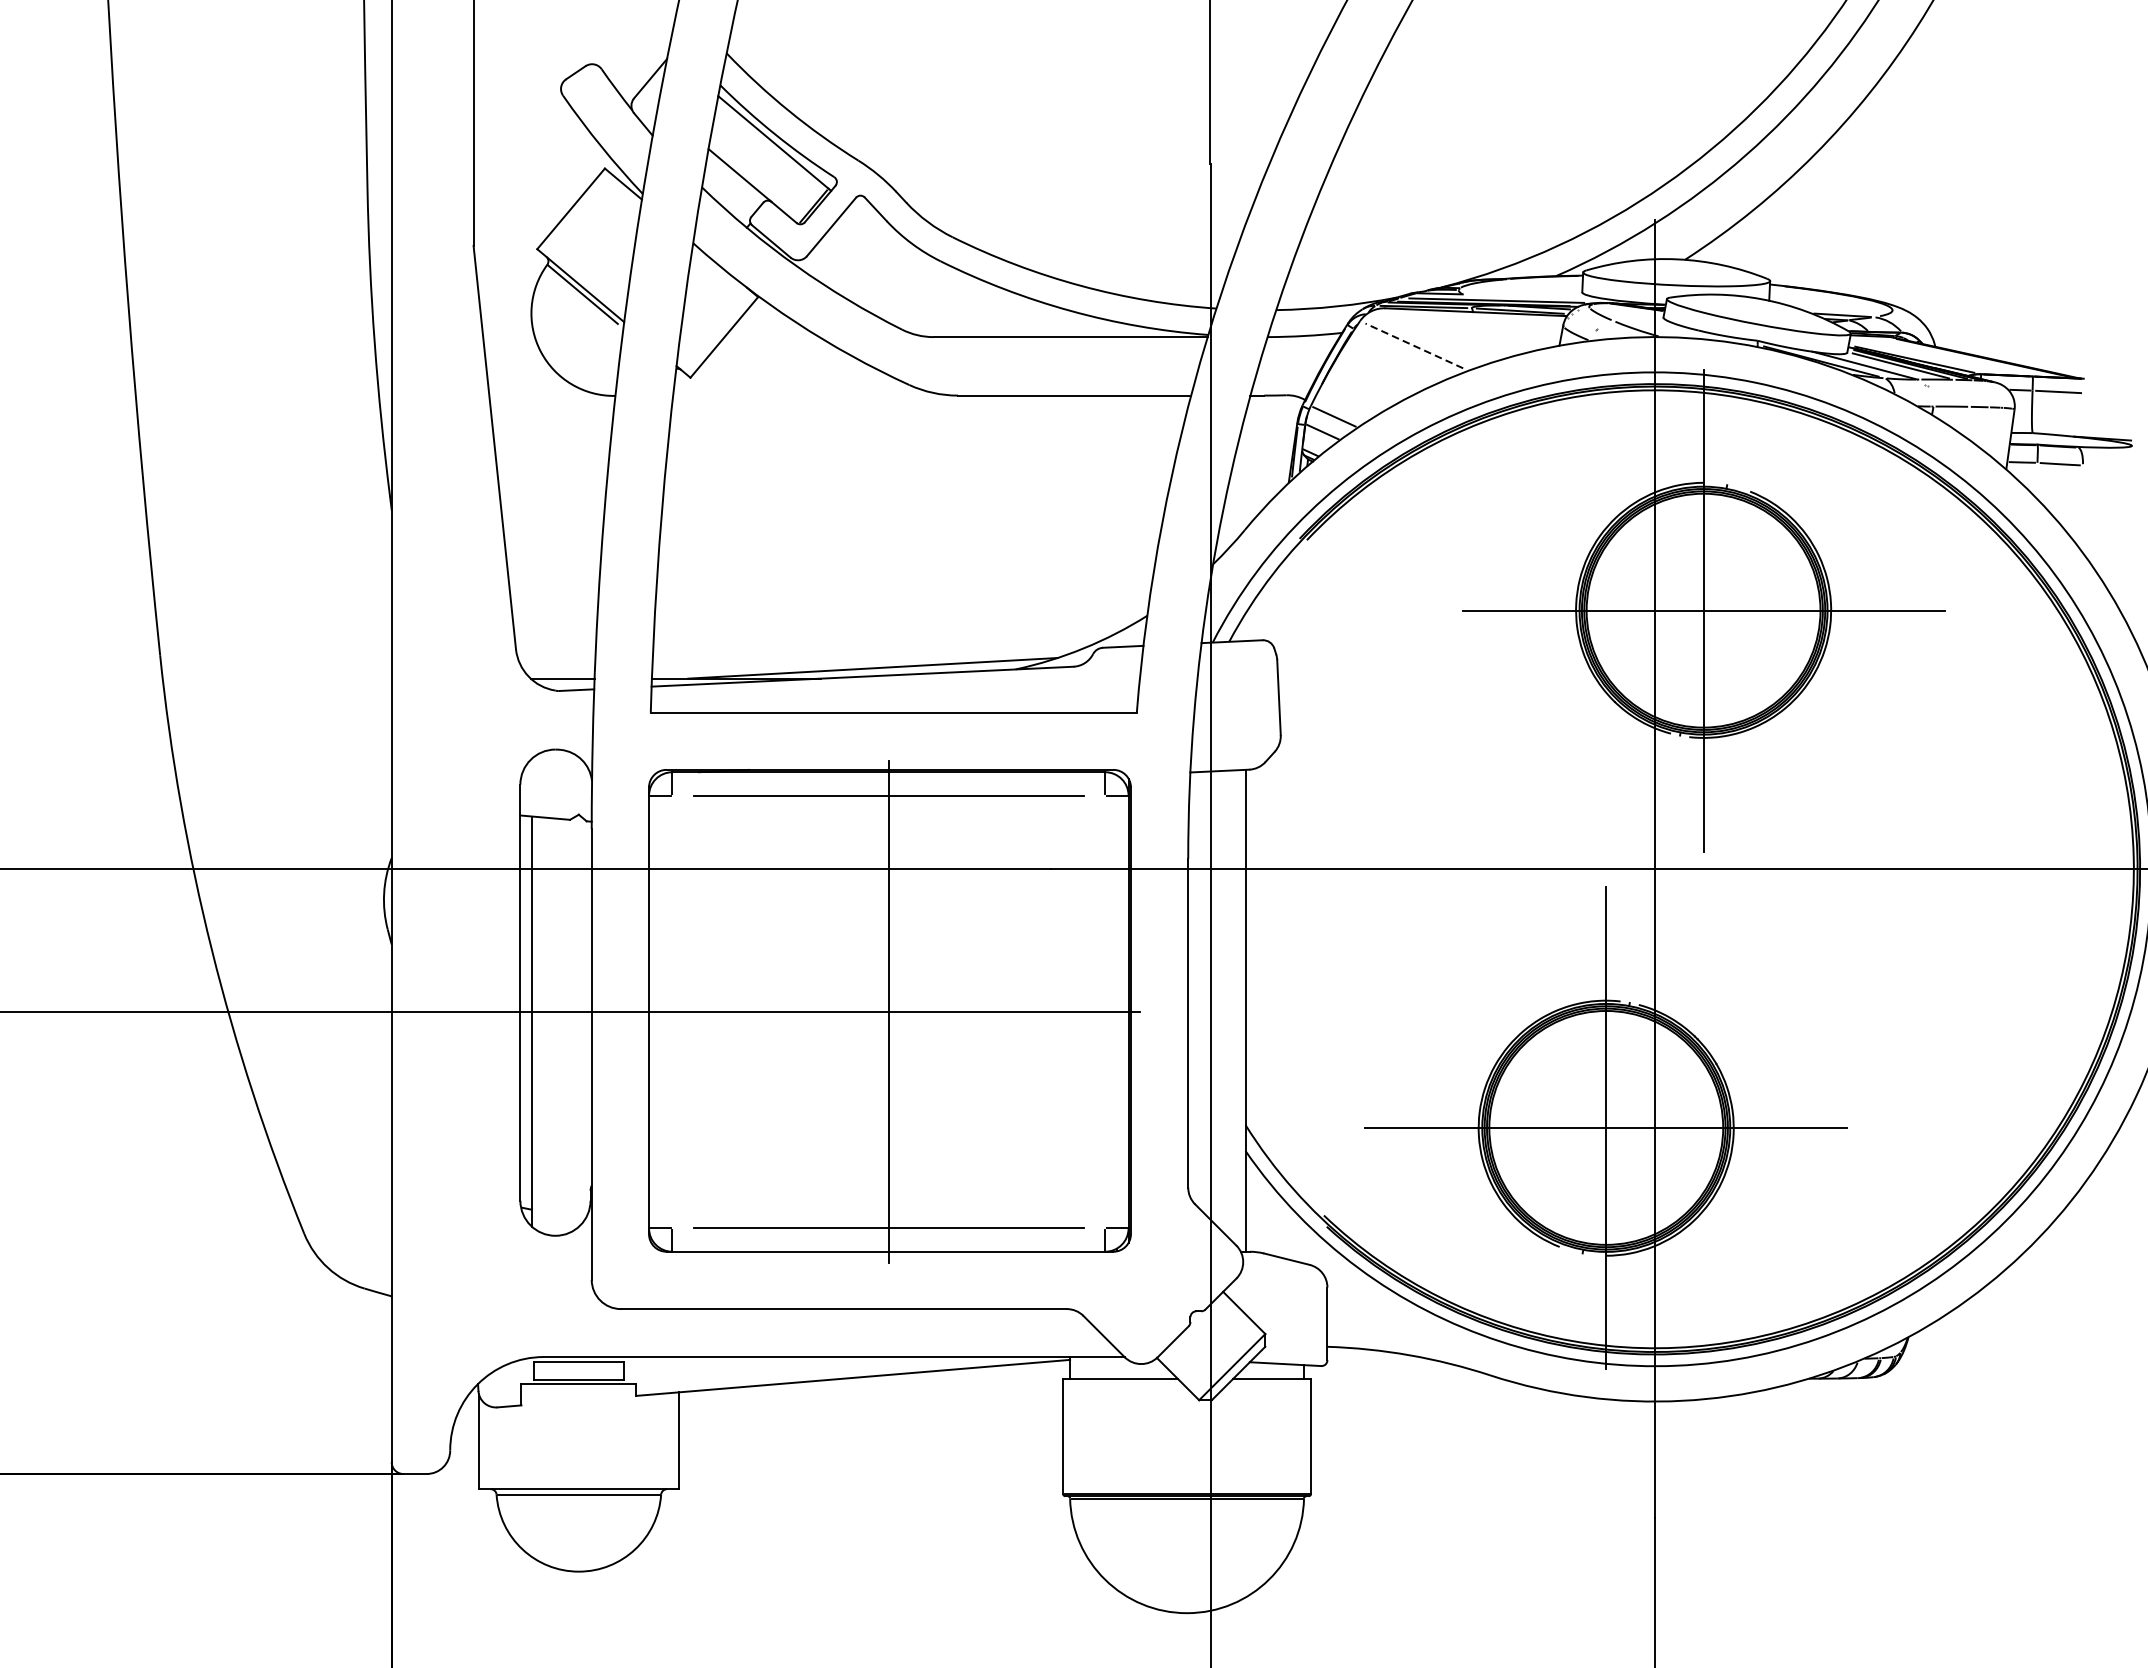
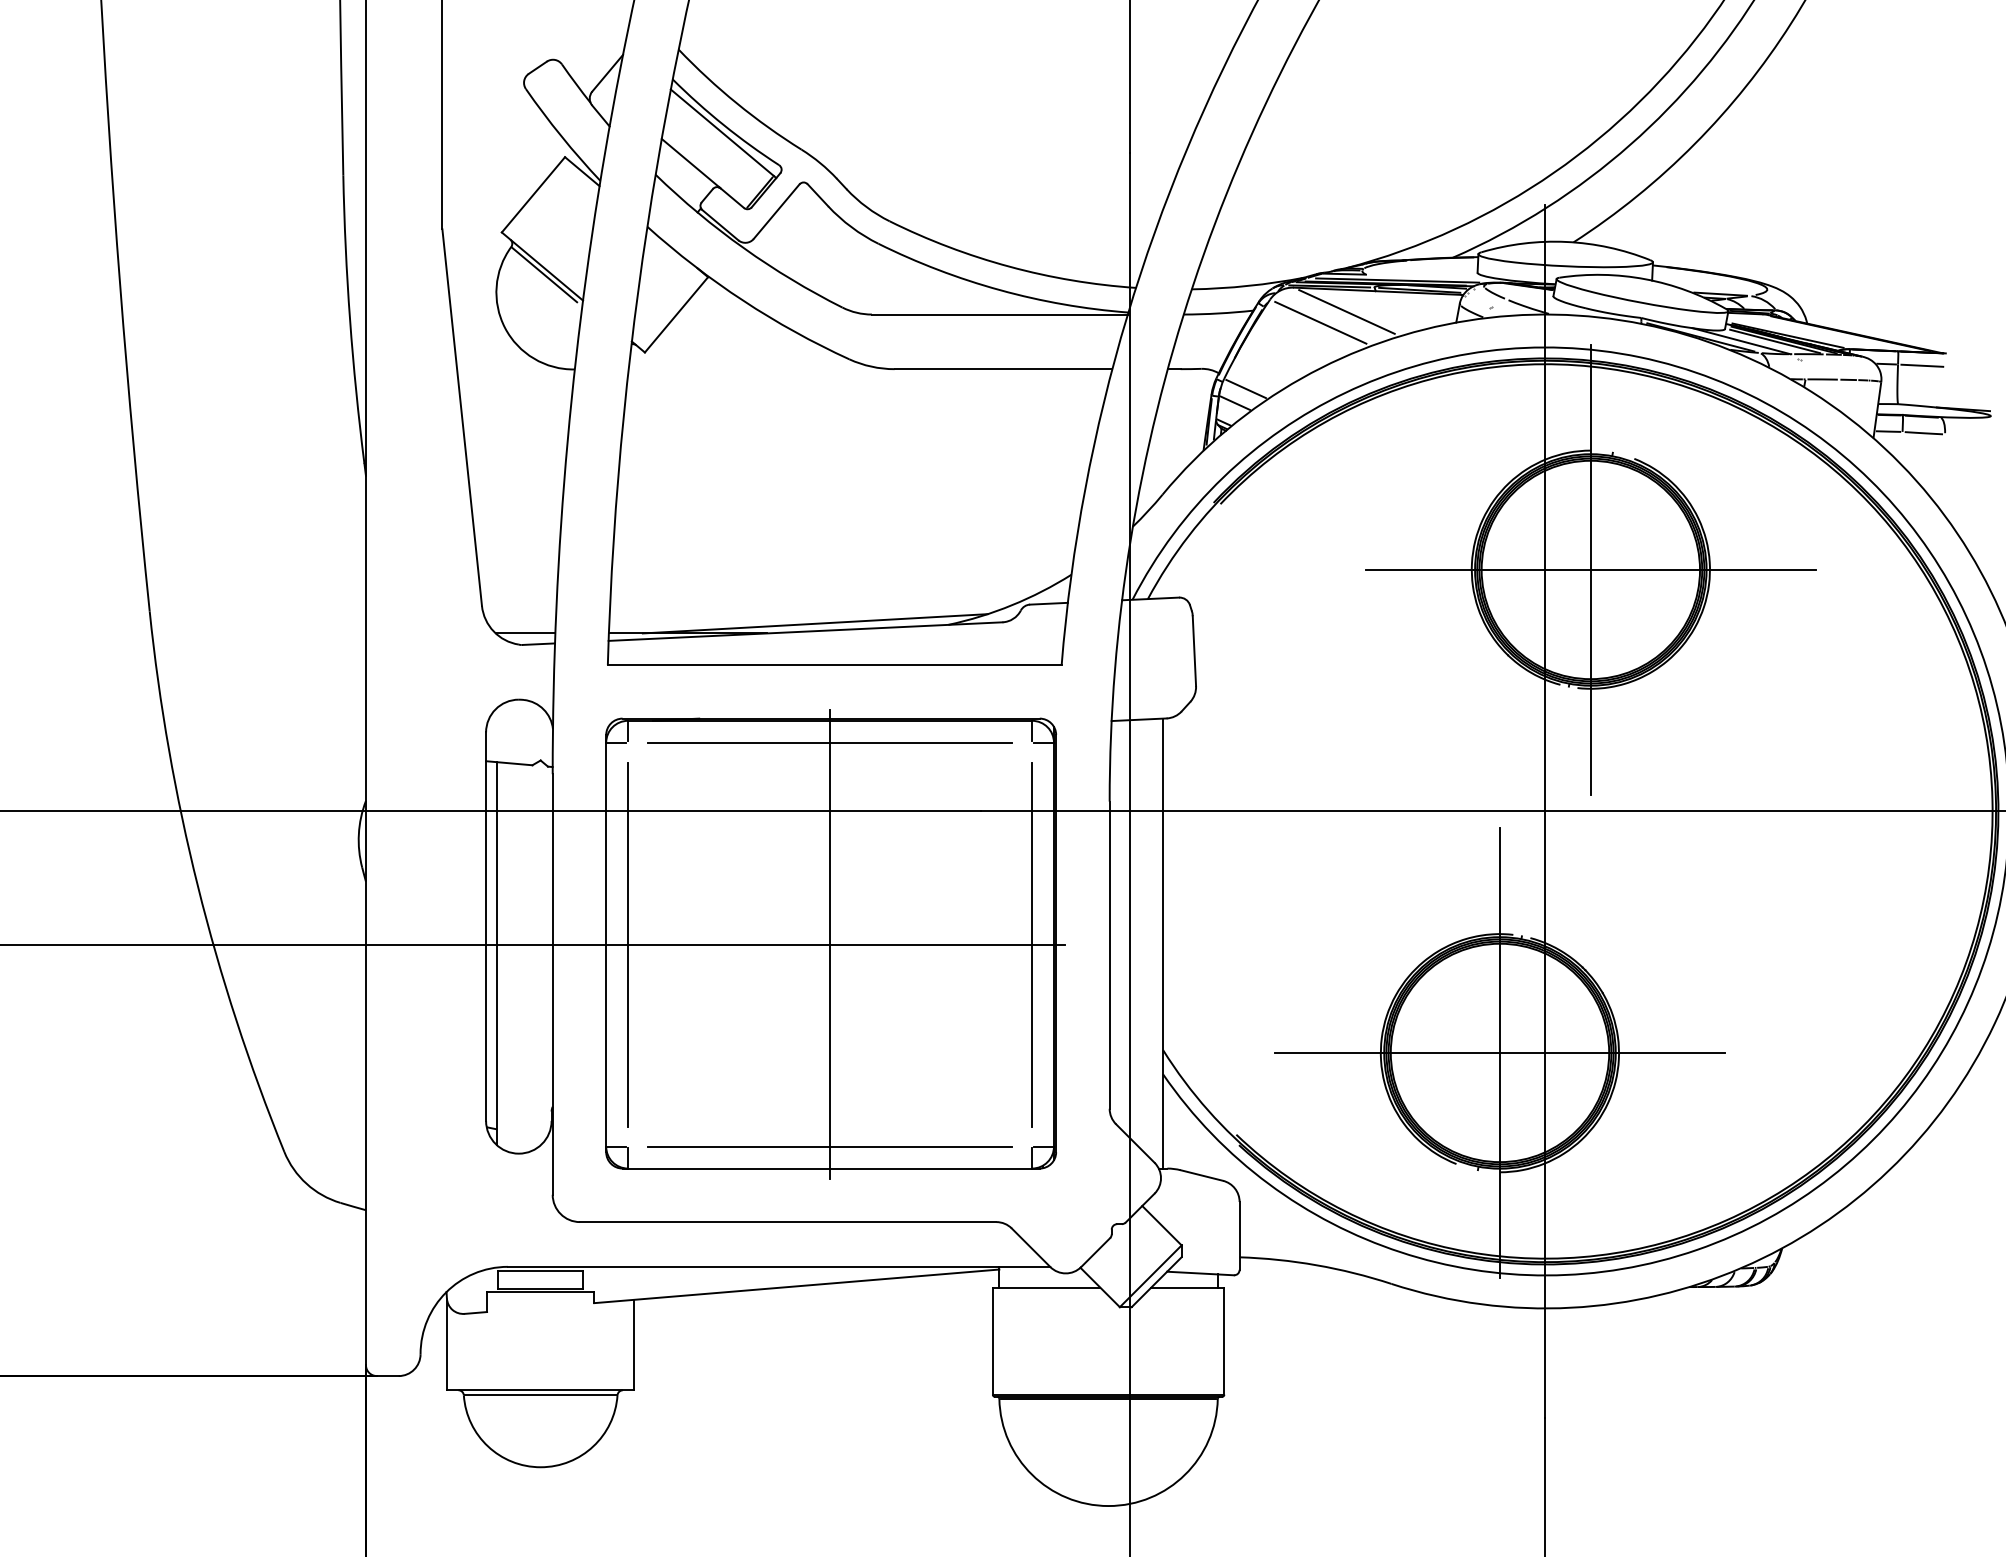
line: (1441, 333) -> (1346, 311), added
line: (1414, 345) -> (1320, 322), dashed -> solid
line: (672, 1011) -> (628, 944), added
line: (1105, 1011) -> (1032, 944), added

